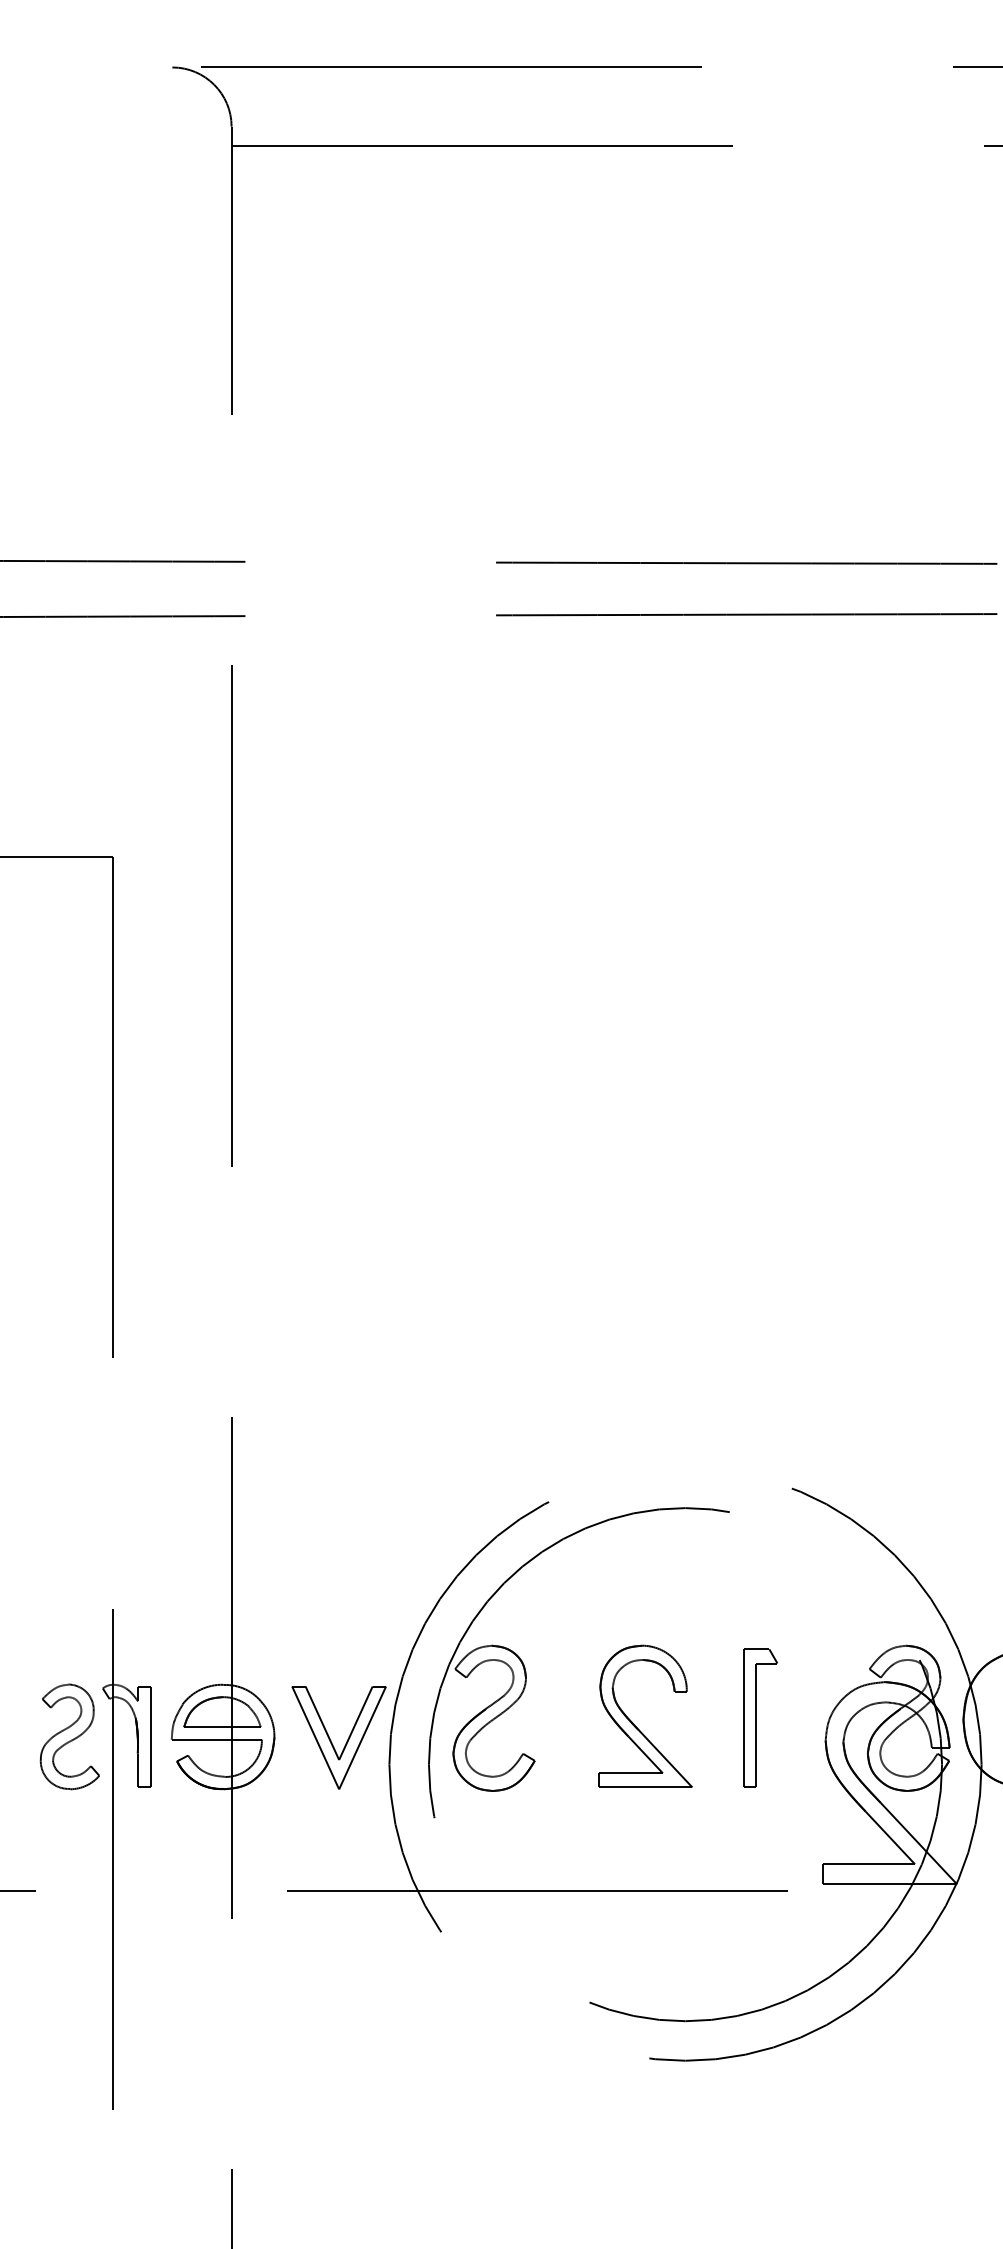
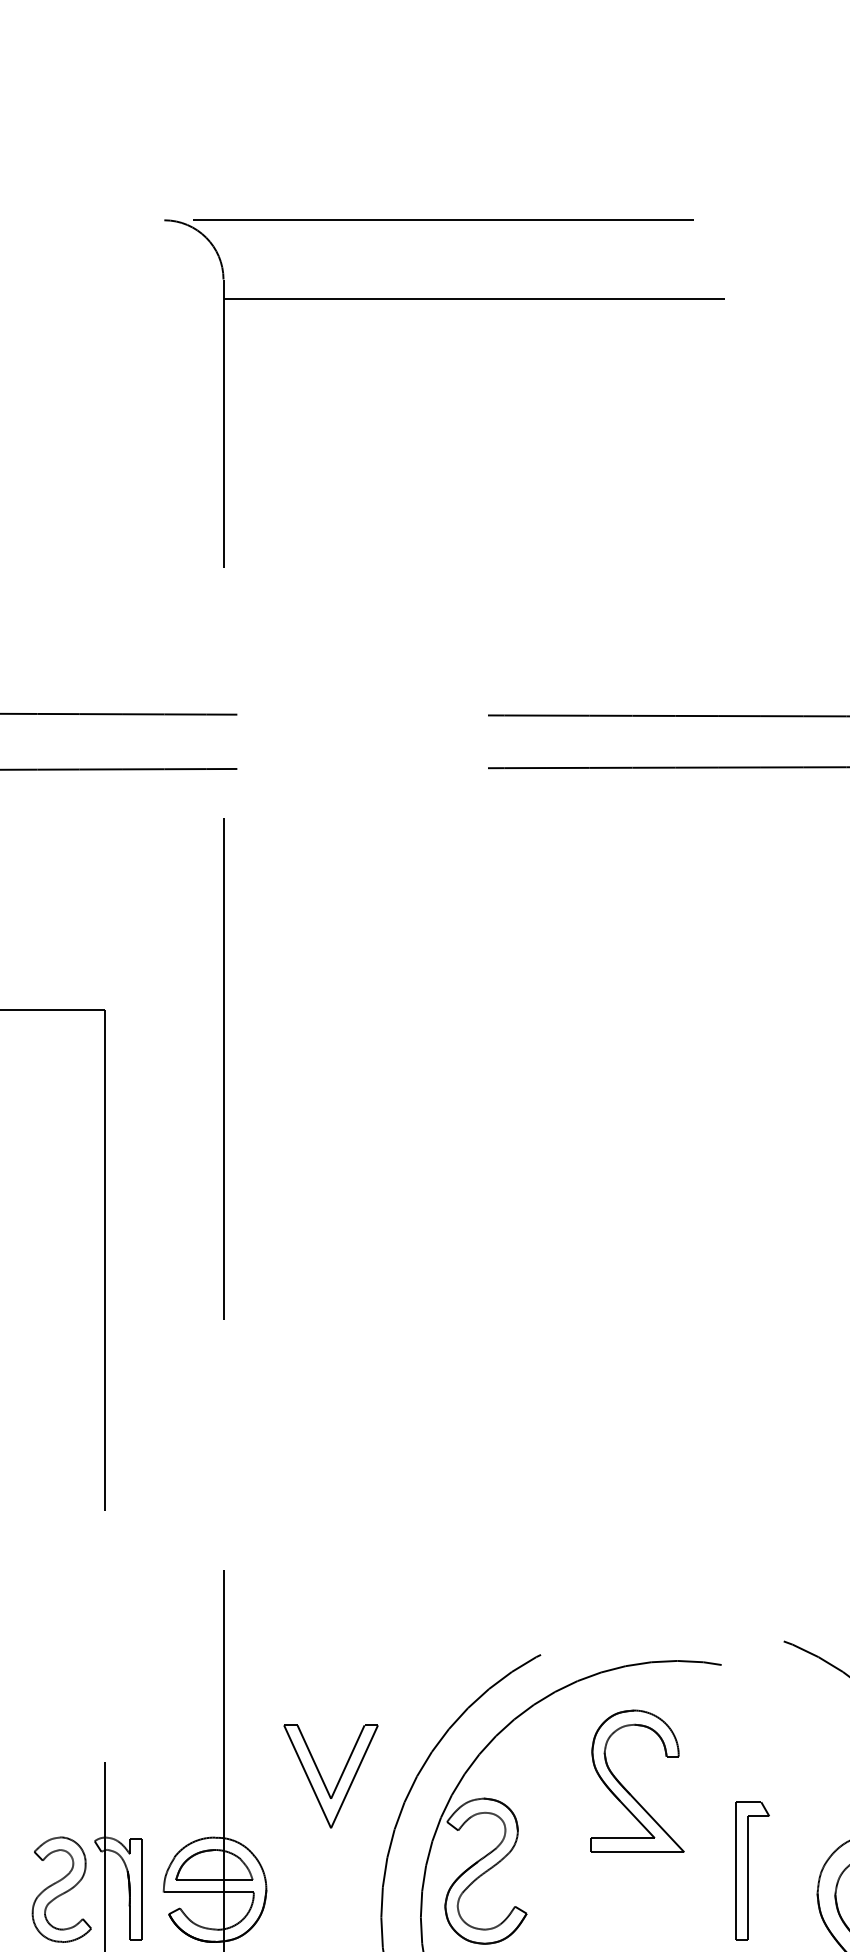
part: (633, 1722) -> (625, 1787), moved
part: (331, 1740) -> (323, 1779), moved

